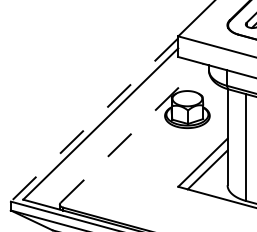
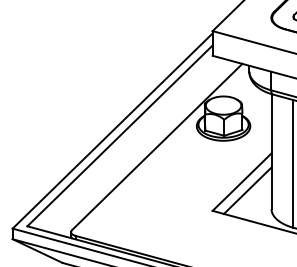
line: (94, 119) -> (112, 130), dashed -> solid
line: (131, 133) -> (156, 147), dashed -> solid

